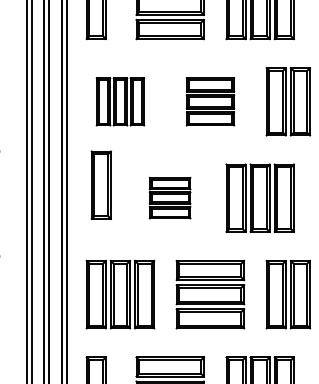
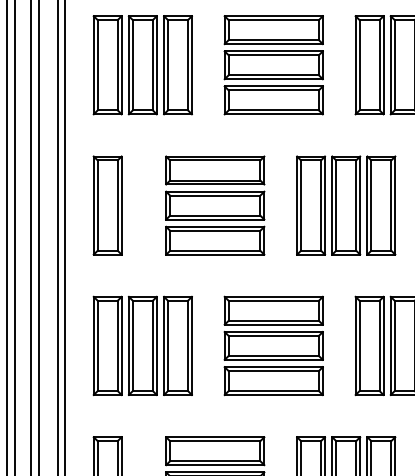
part: (120, 101) -> (142, 64), size x1.43
part: (210, 101) -> (273, 64), size x1.43
part: (100, 184) -> (106, 204), moved
part: (169, 197) -> (214, 204), size x1.67

